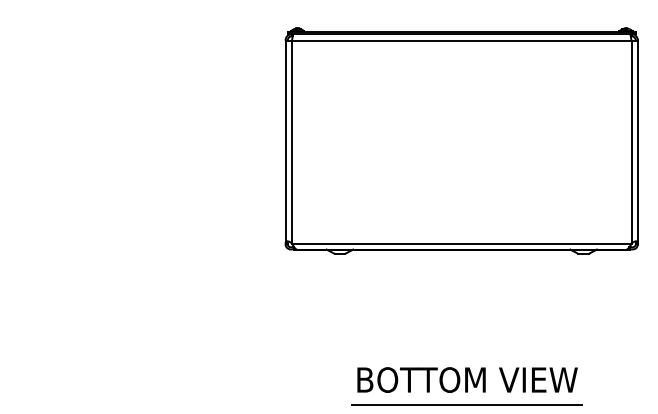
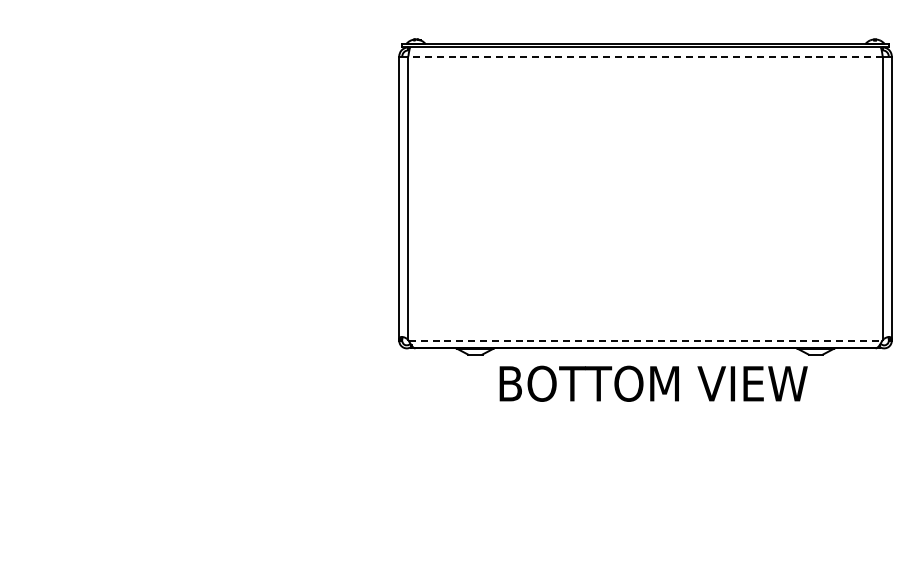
line: (461, 40) -> (645, 56), solid -> dashed
line: (461, 243) -> (645, 340), solid -> dashed
text: (467, 379) -> (653, 383), moved
line: (466, 404) -> (652, 565), removed

